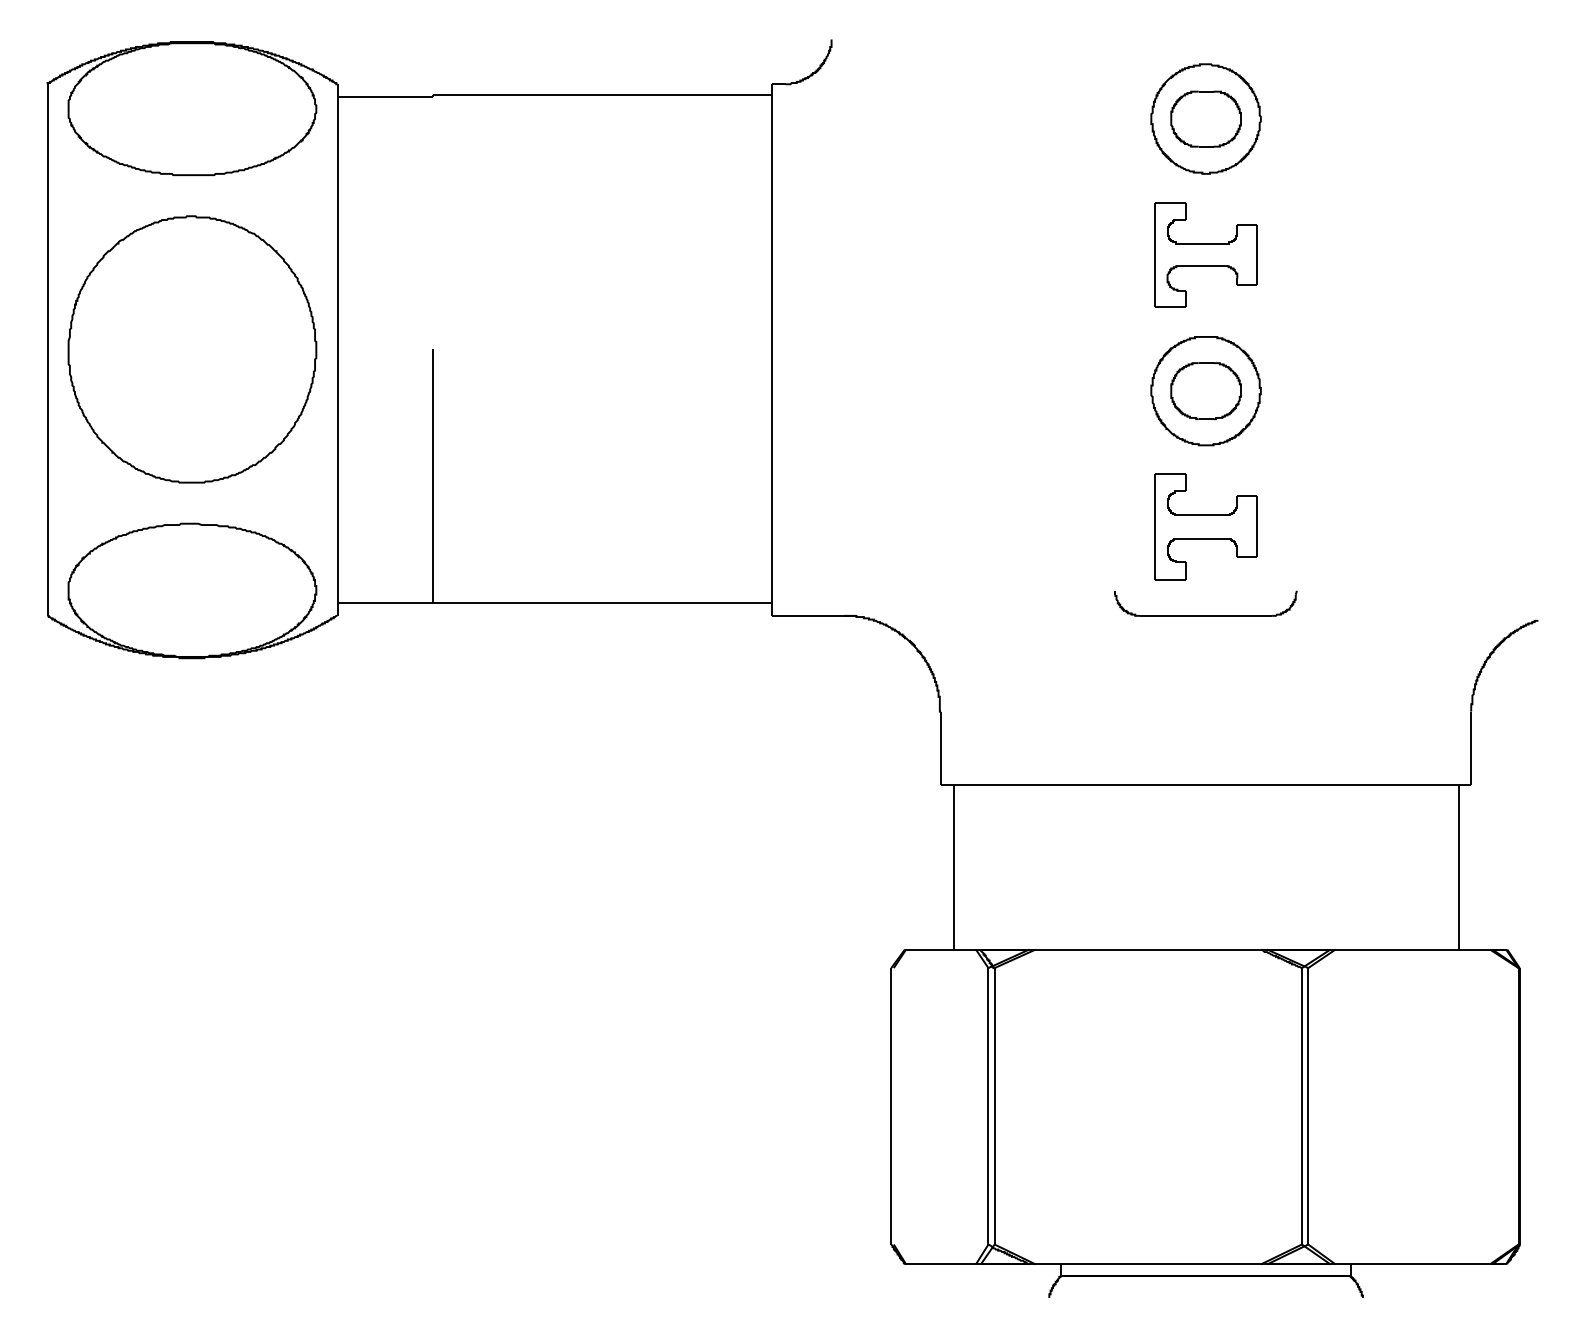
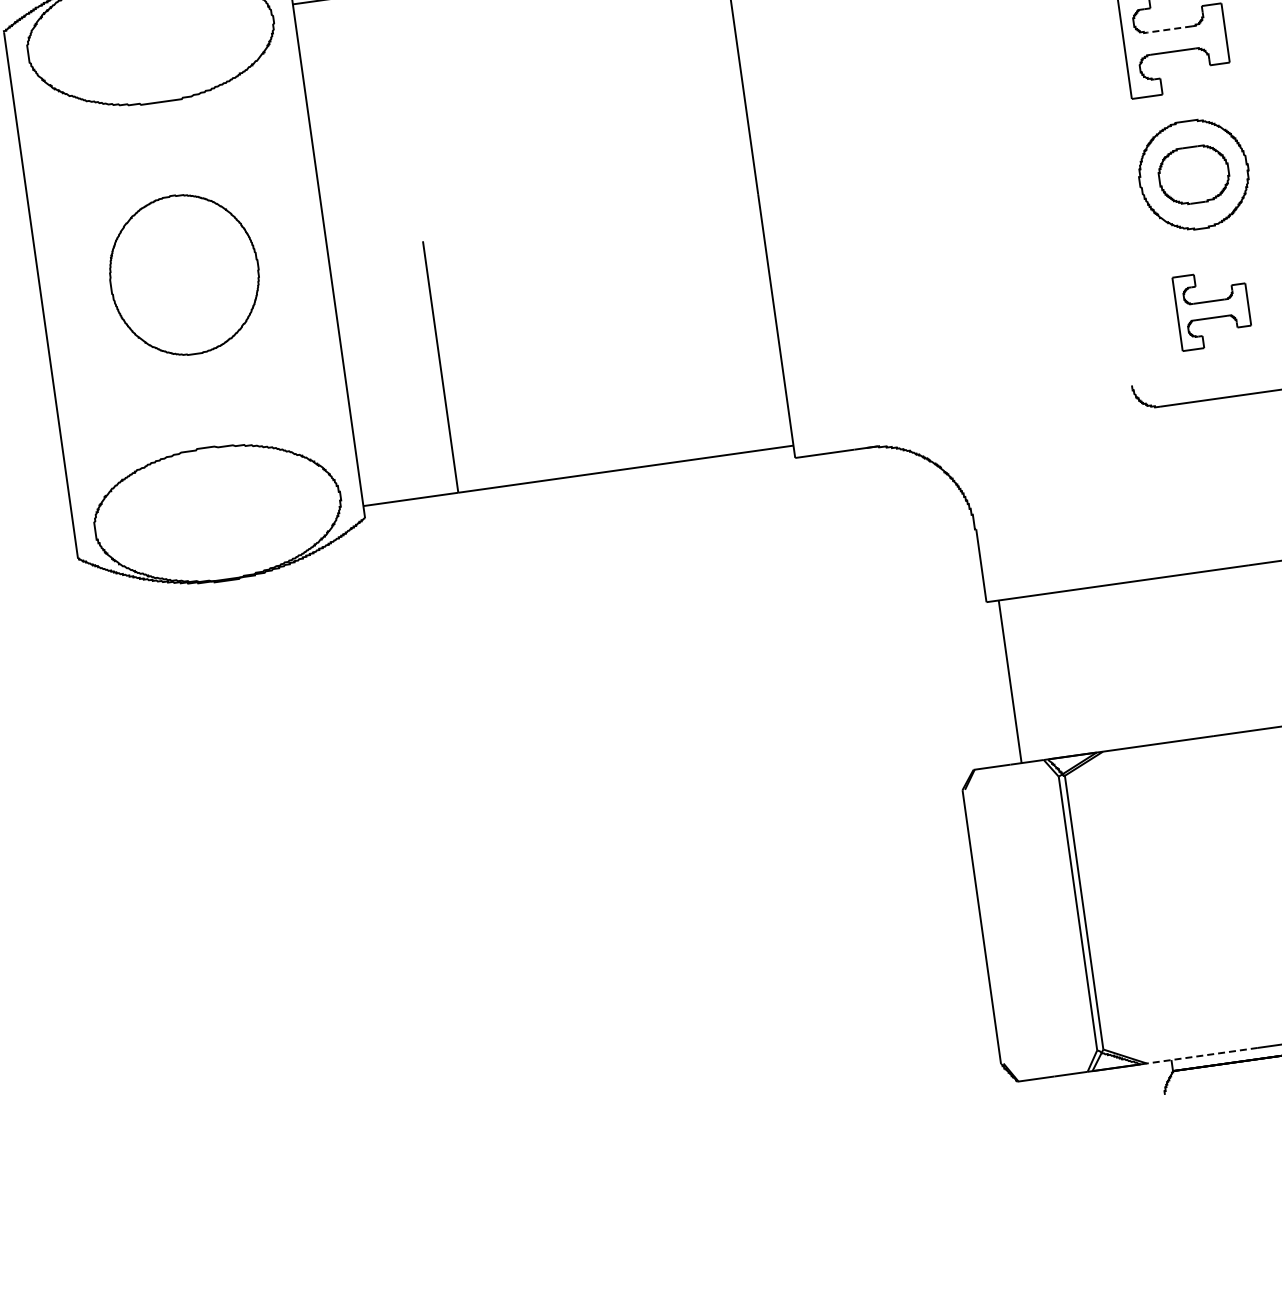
line: (1201, 243) -> (1168, 29), solid -> dashed
part: (192, 349) -> (184, 274), size x0.6
part: (1205, 526) -> (1212, 309), size x0.7
line: (1091, 1264) -> (1202, 1055), solid -> dashed

